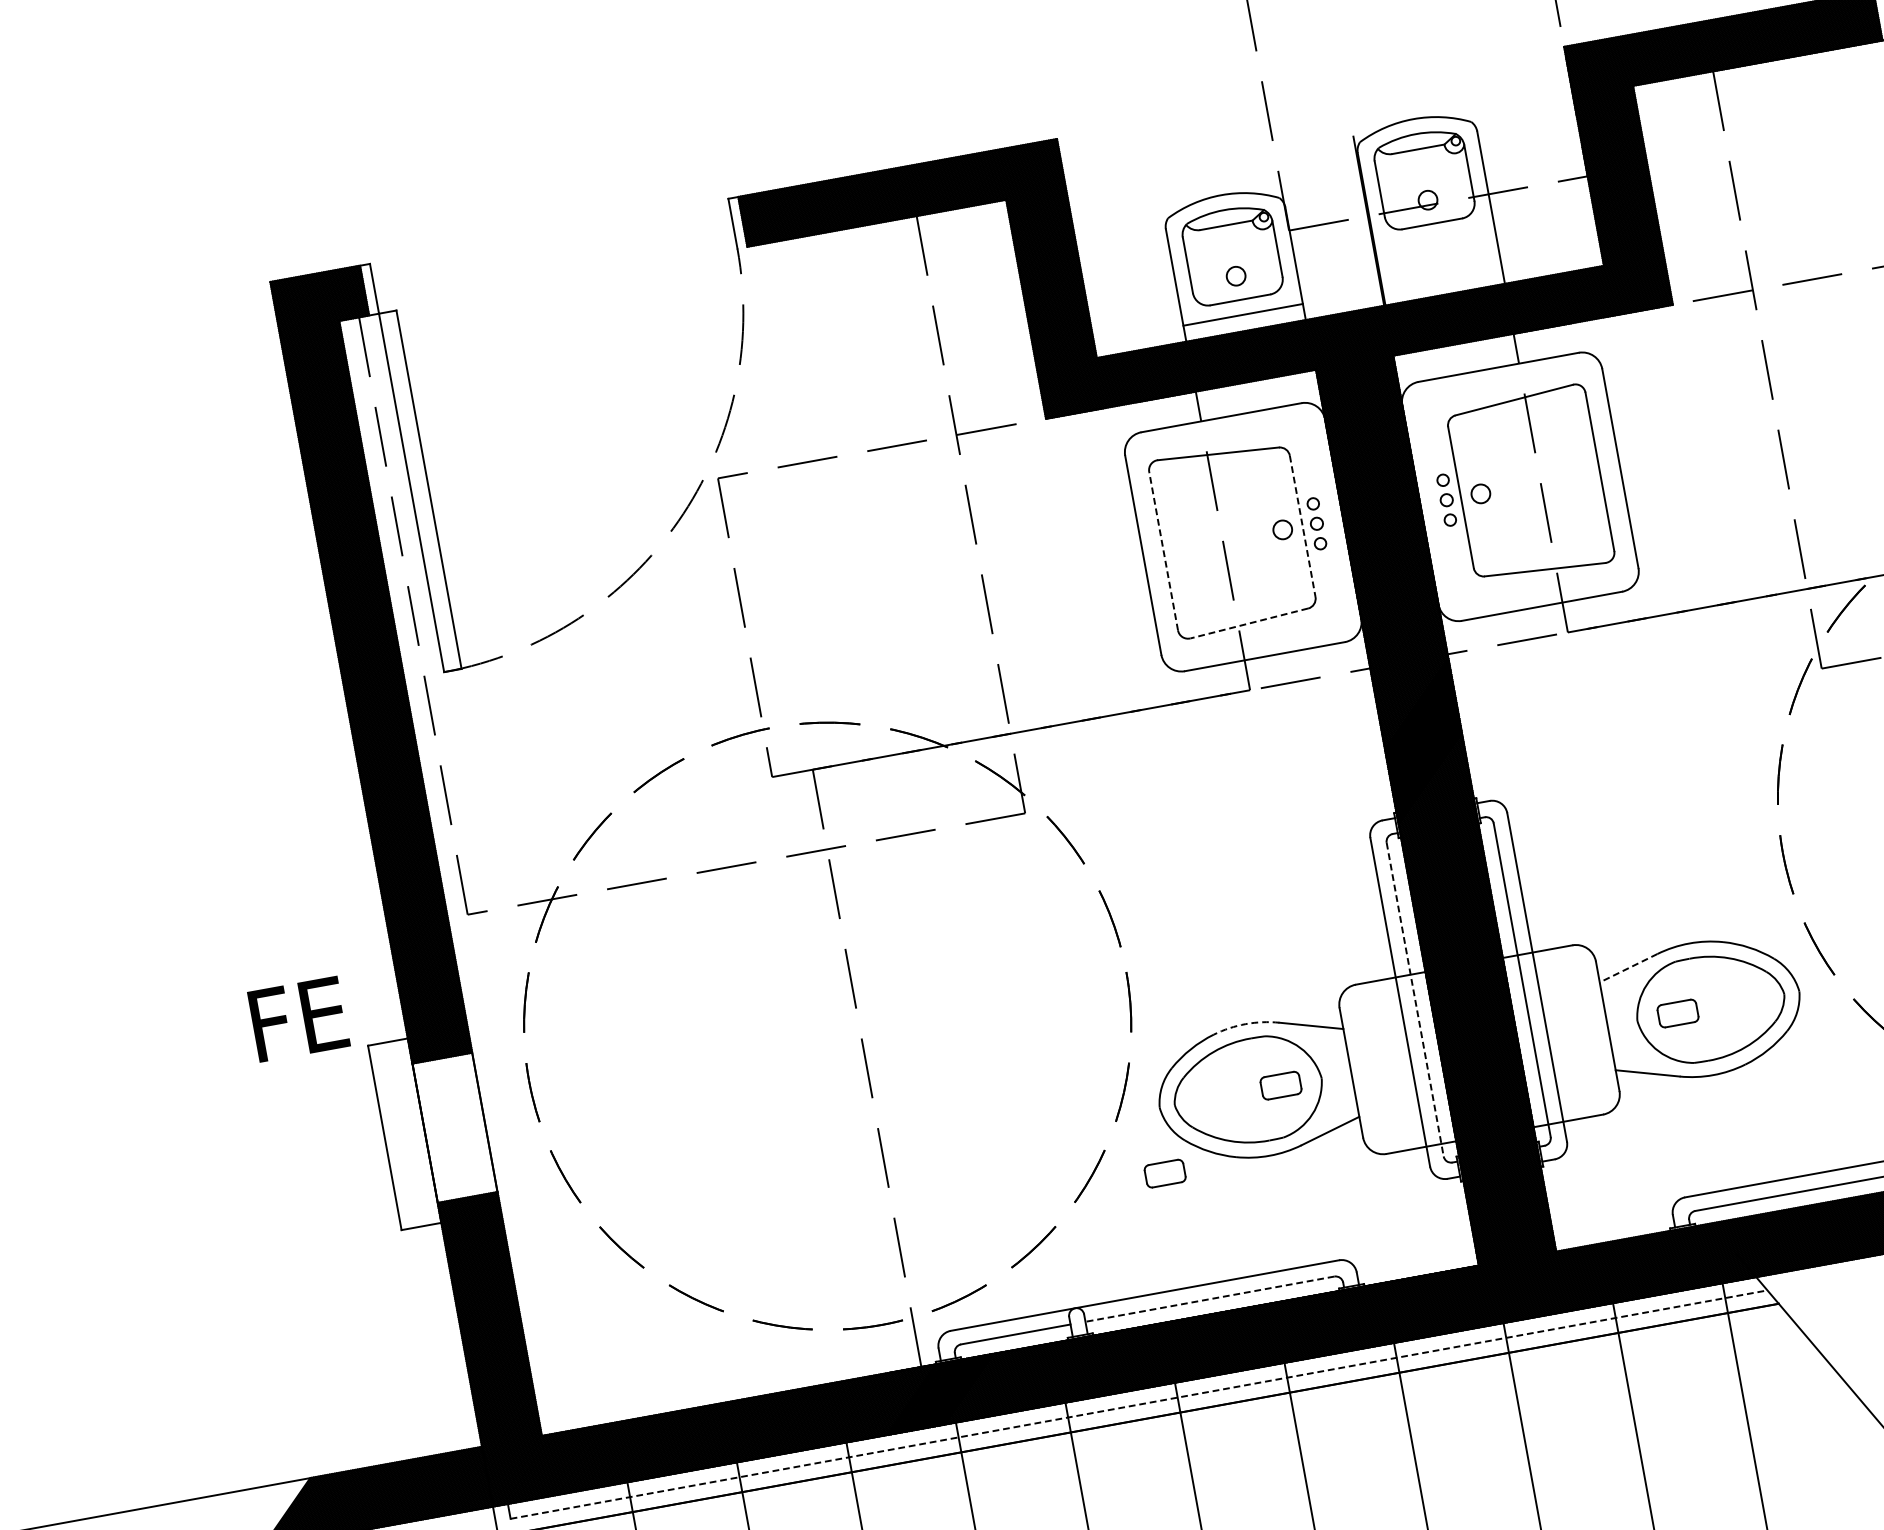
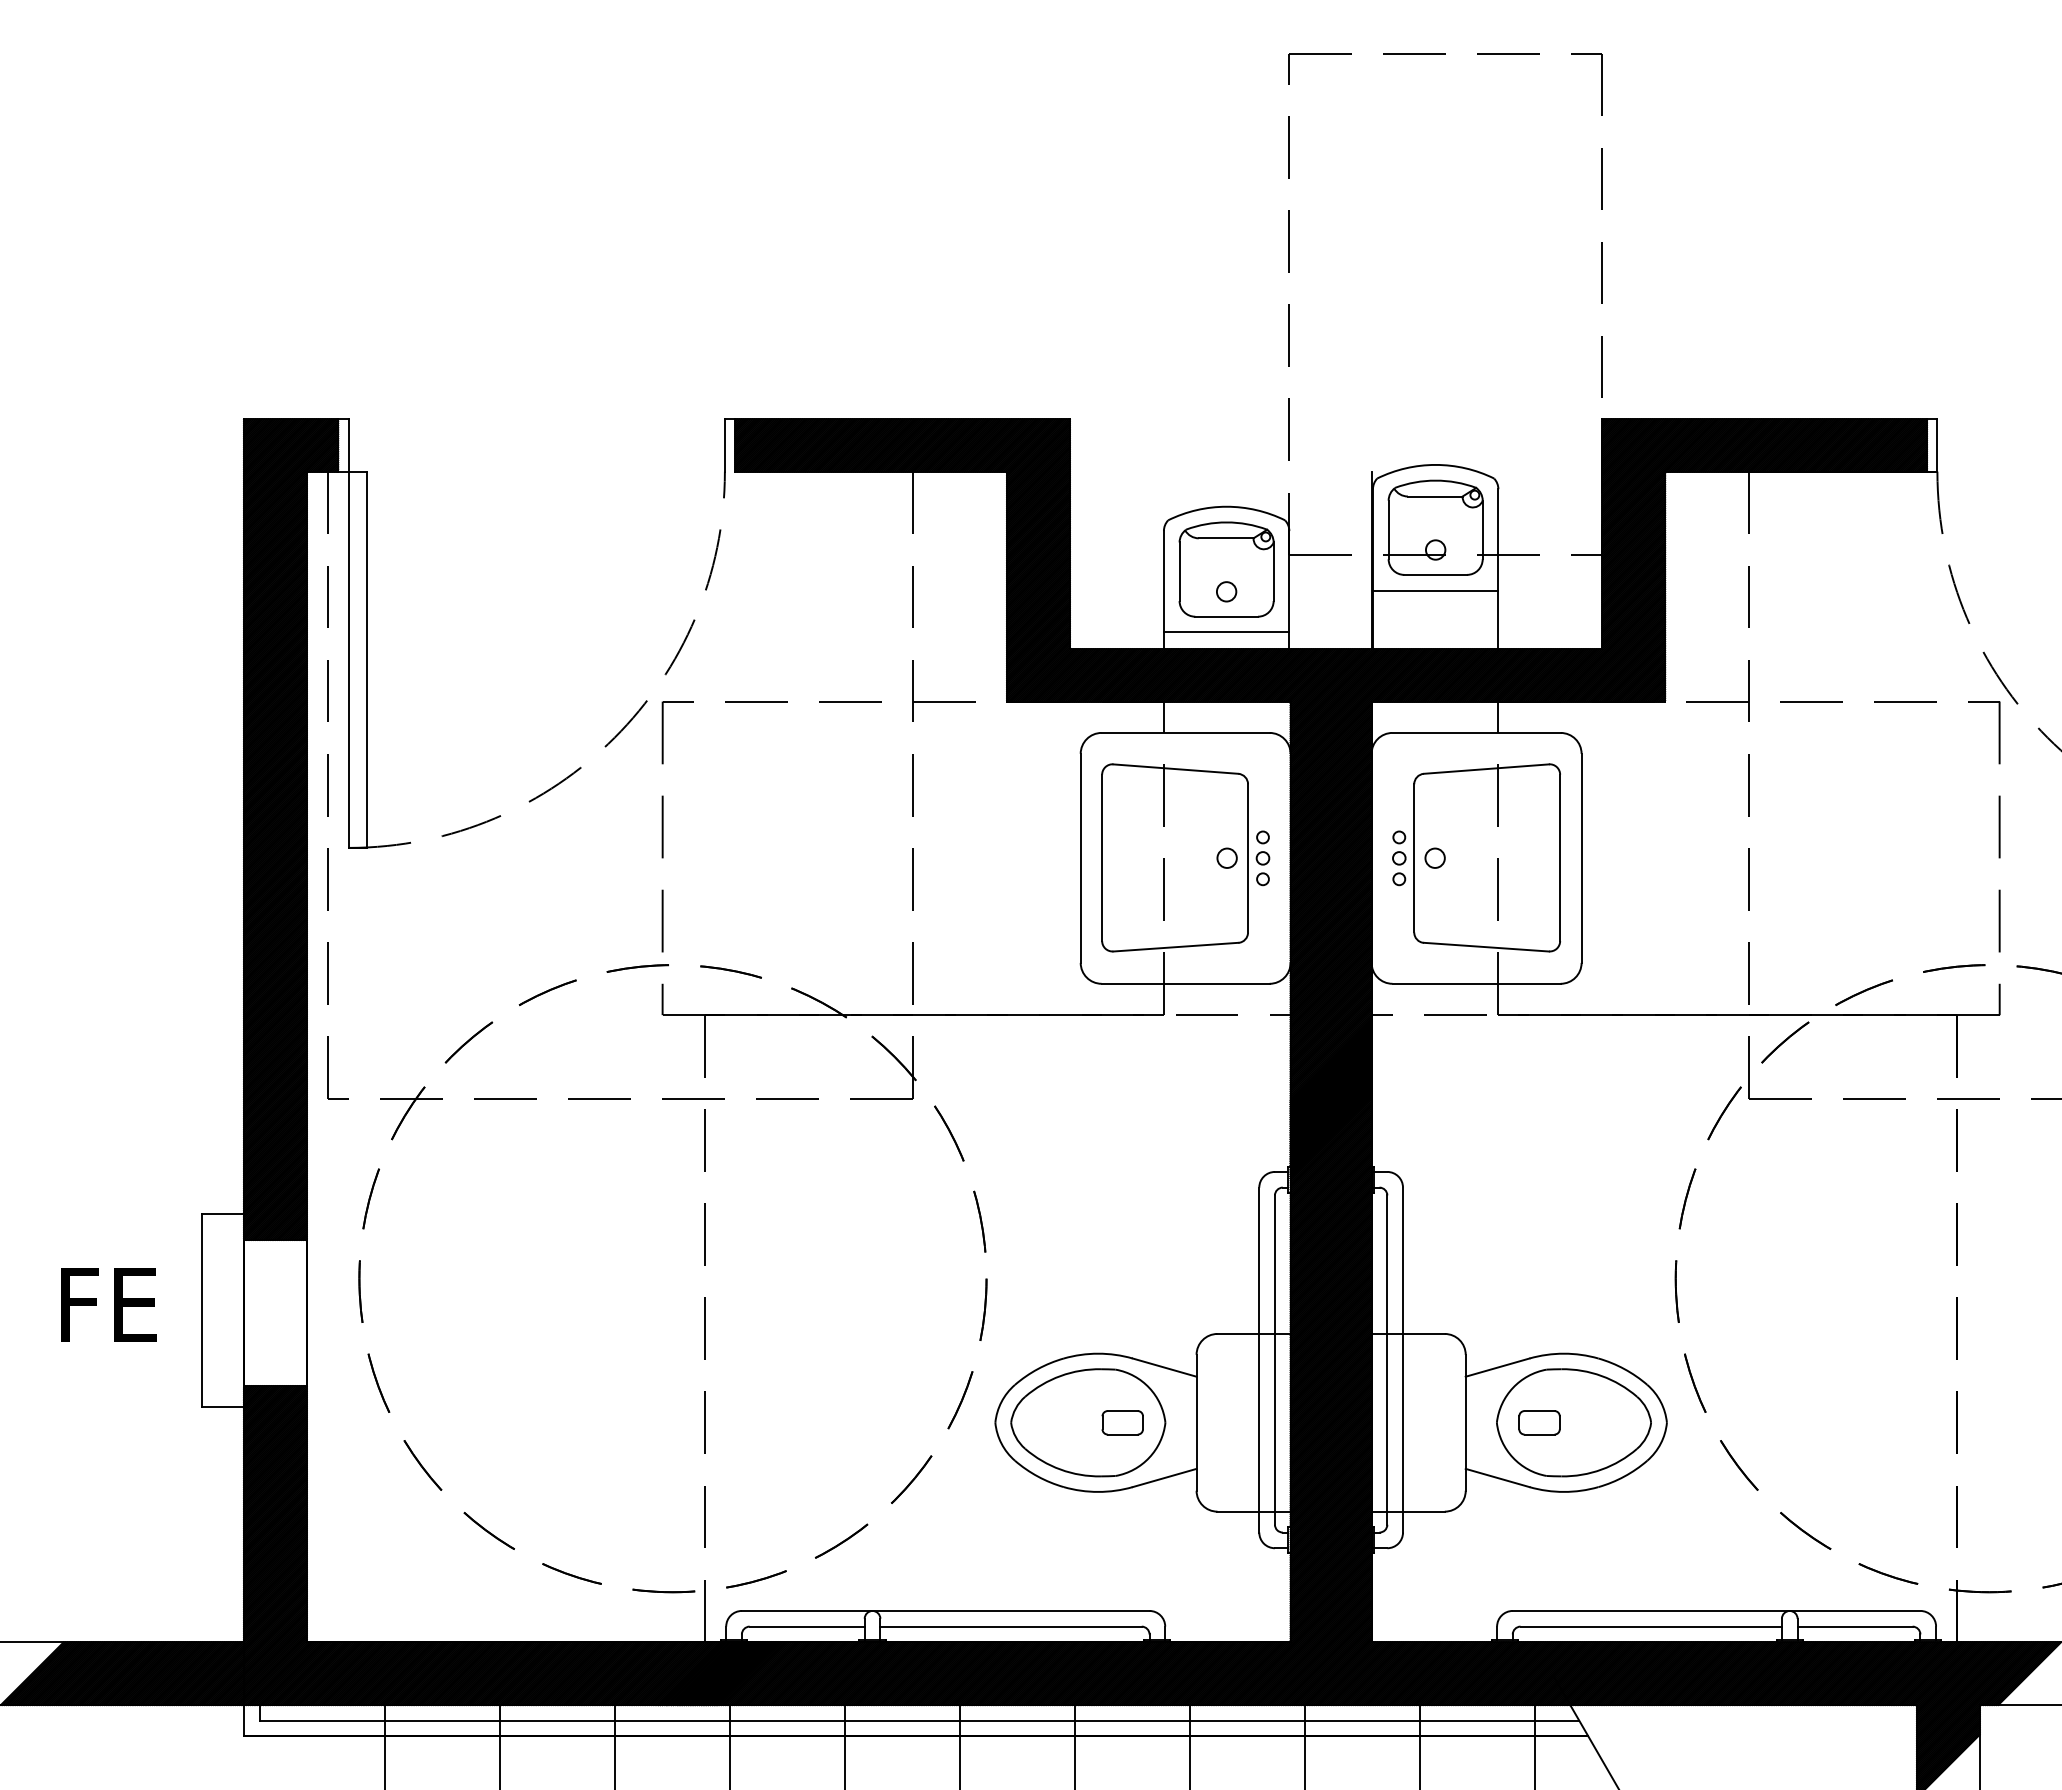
line: (1434, 238) -> (1435, 590), added
line: (1303, 526) -> (1248, 858), dashed -> solid
line: (1163, 550) -> (1102, 857), dashed -> solid
line: (1249, 623) -> (1175, 947), dashed -> solid
line: (1628, 968) -> (1497, 1367), dashed -> solid
line: (1414, 1000) -> (1274, 1360), dashed -> solid
text: (298, 1018) -> (108, 1304), moved
arc: (1245, 1023) -> (1098, 1353), dashed -> solid
part: (1164, 1173) -> (988, 1490), removed
line: (1210, 1298) -> (1011, 1626), dashed -> solid
line: (1138, 1404) -> (919, 1720), dashed -> solid

